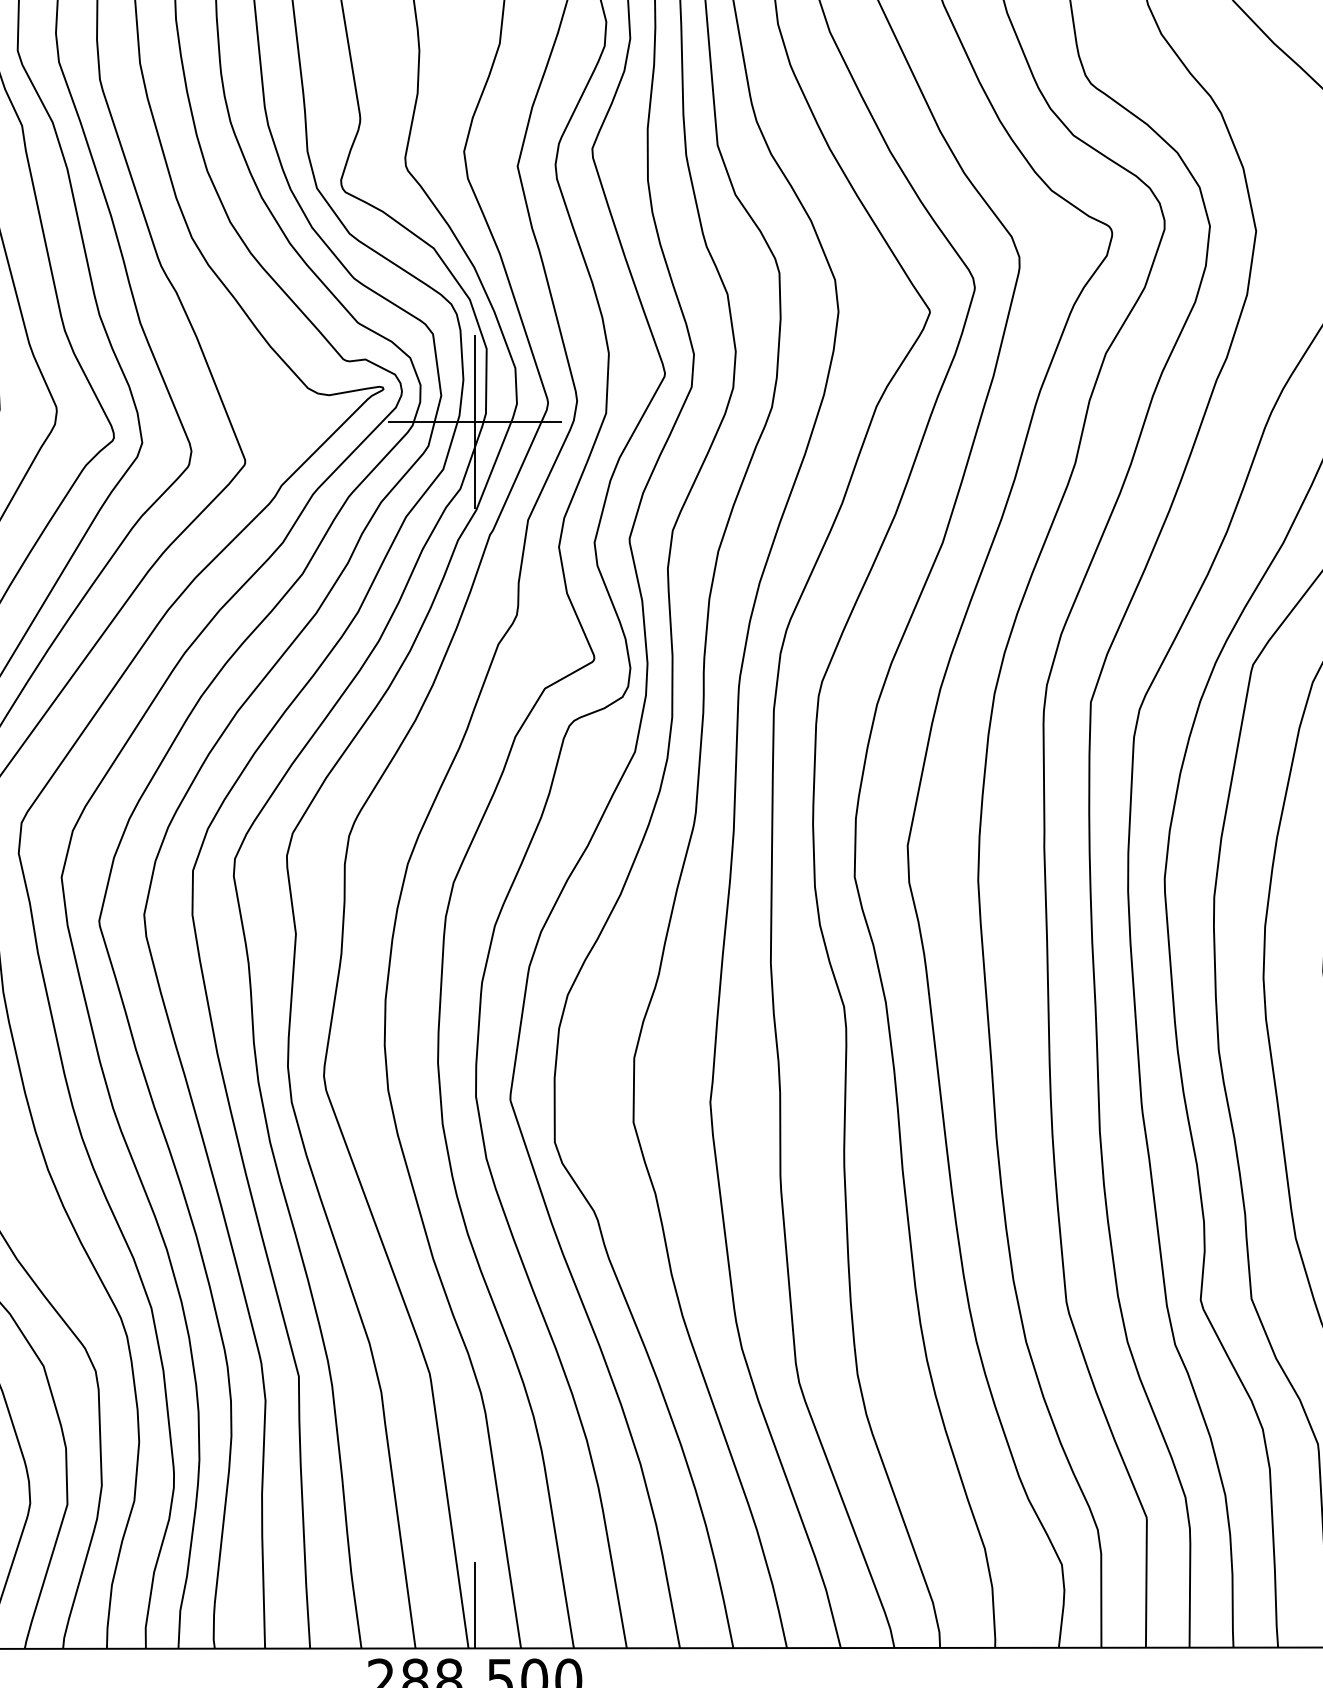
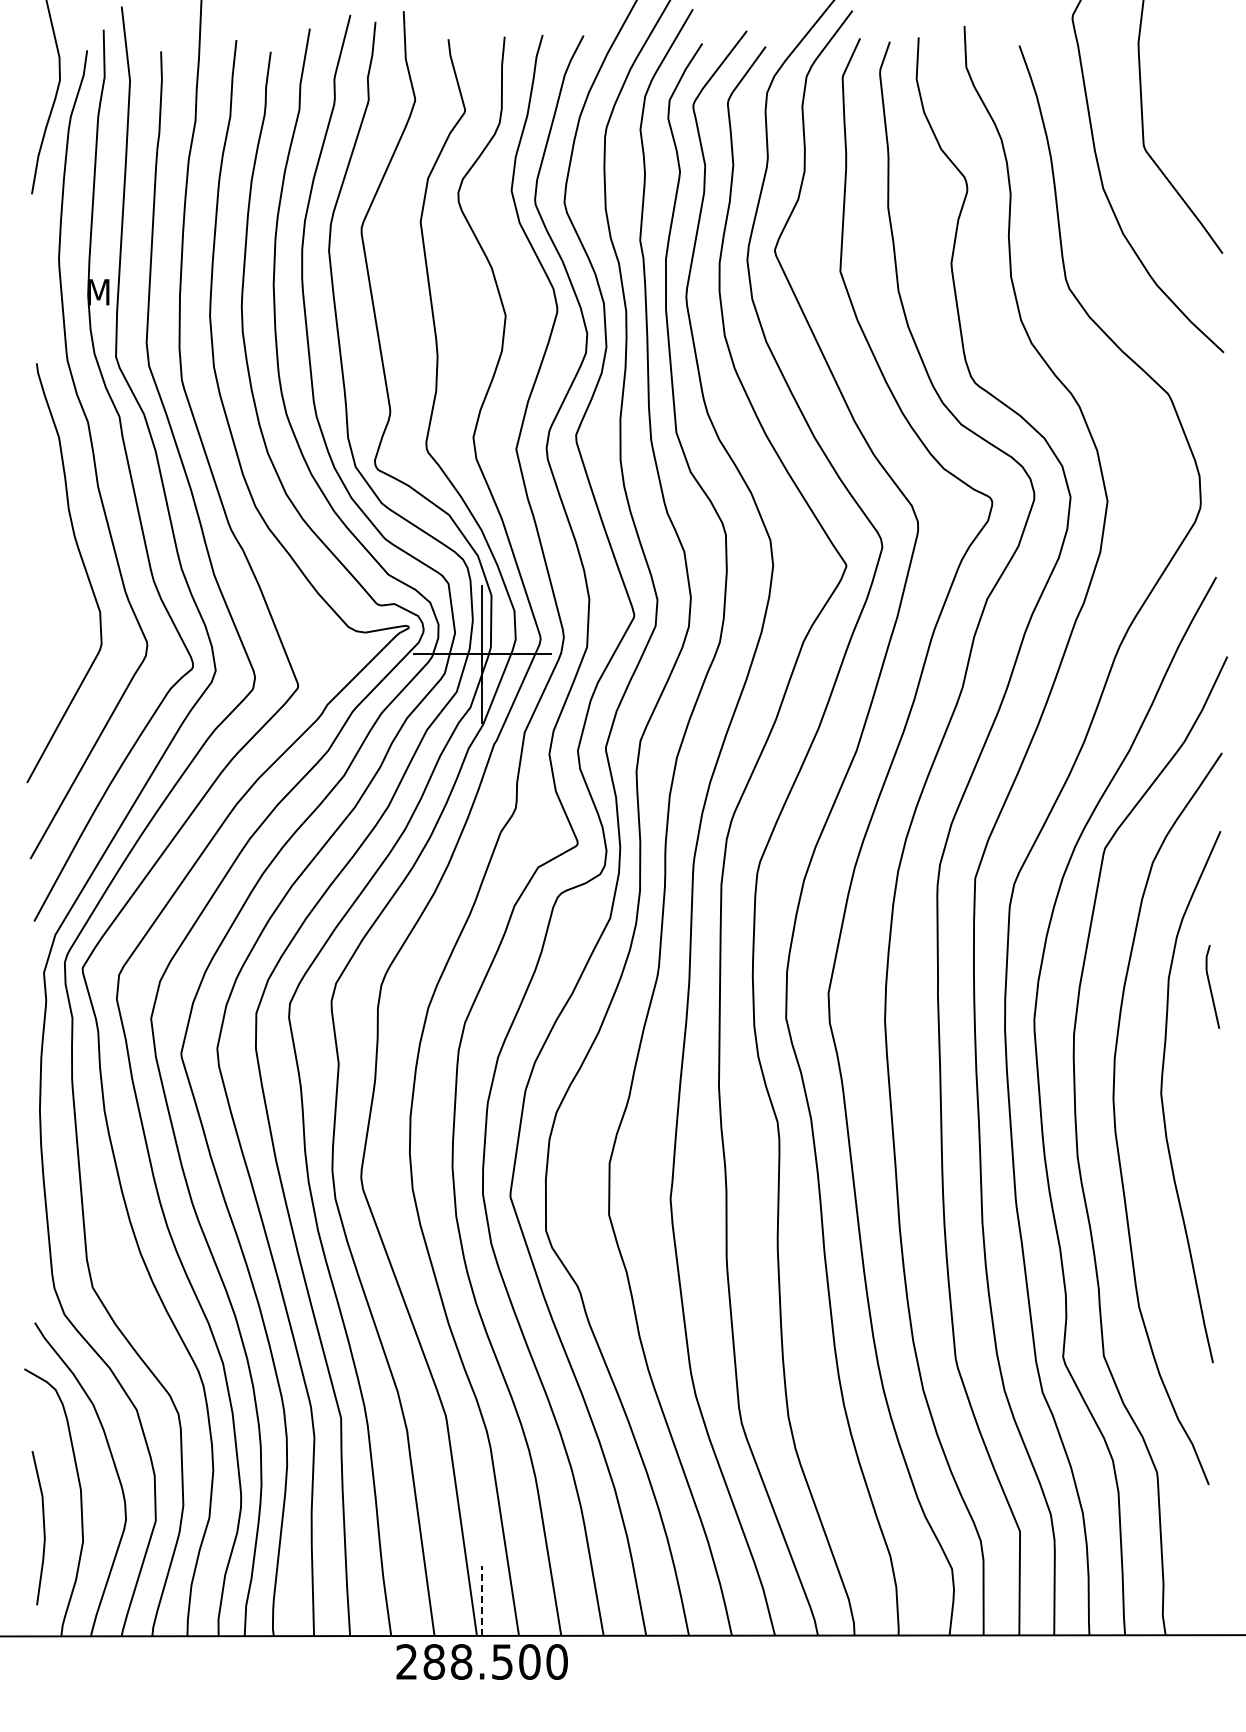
line: (475, 1605) -> (482, 1601), solid -> dashed

